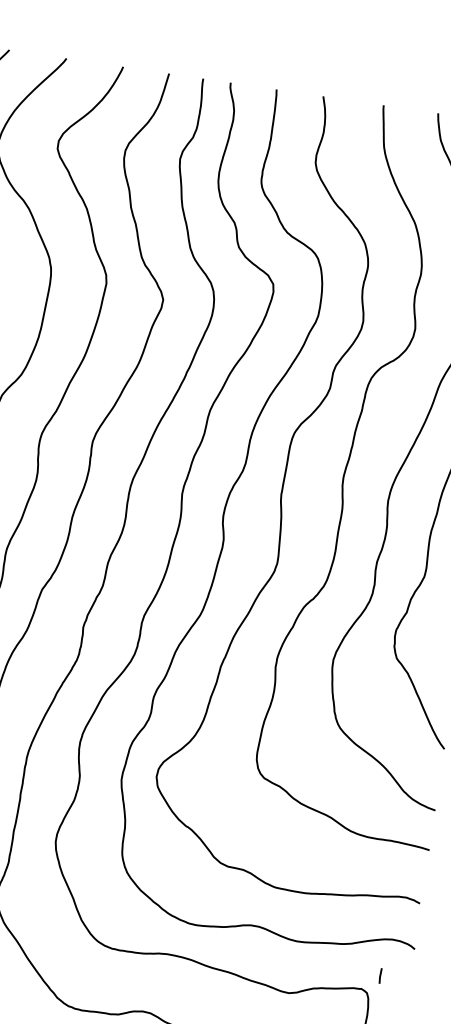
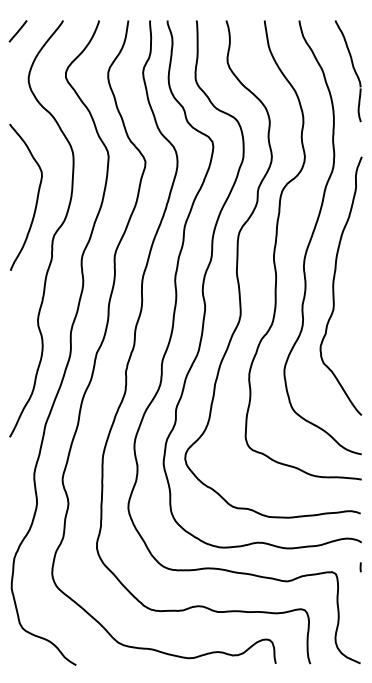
line: (380, 976) -> (360, 567), moved

